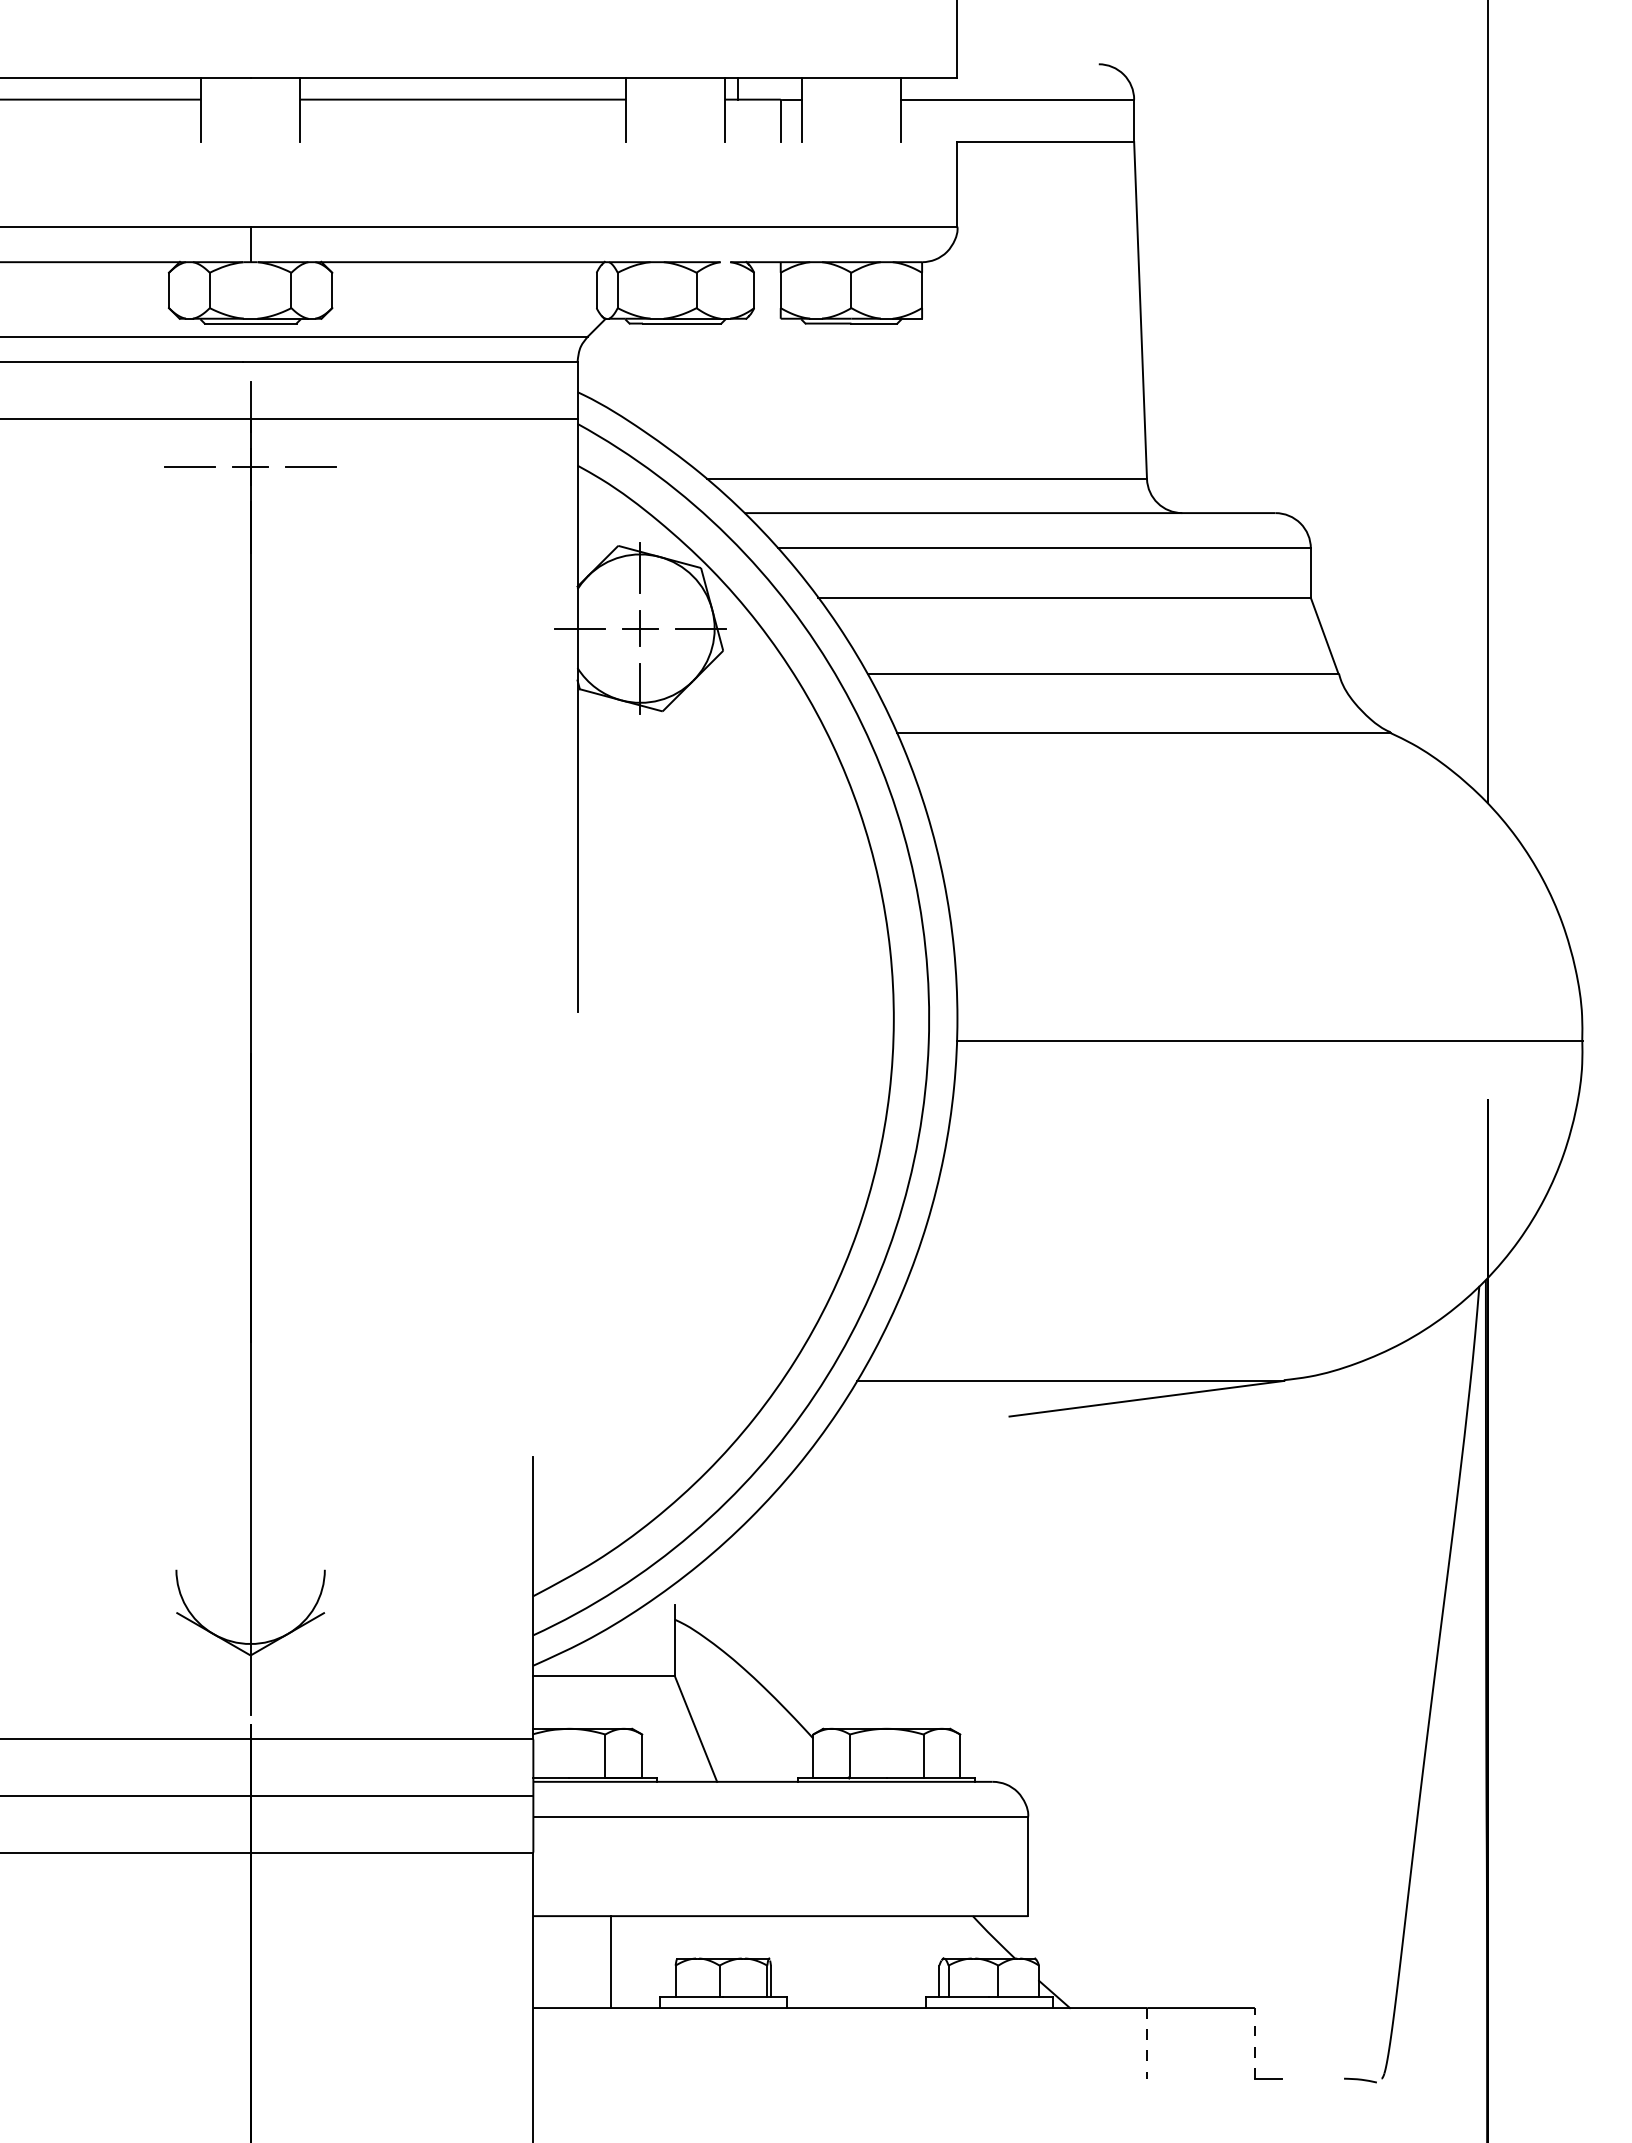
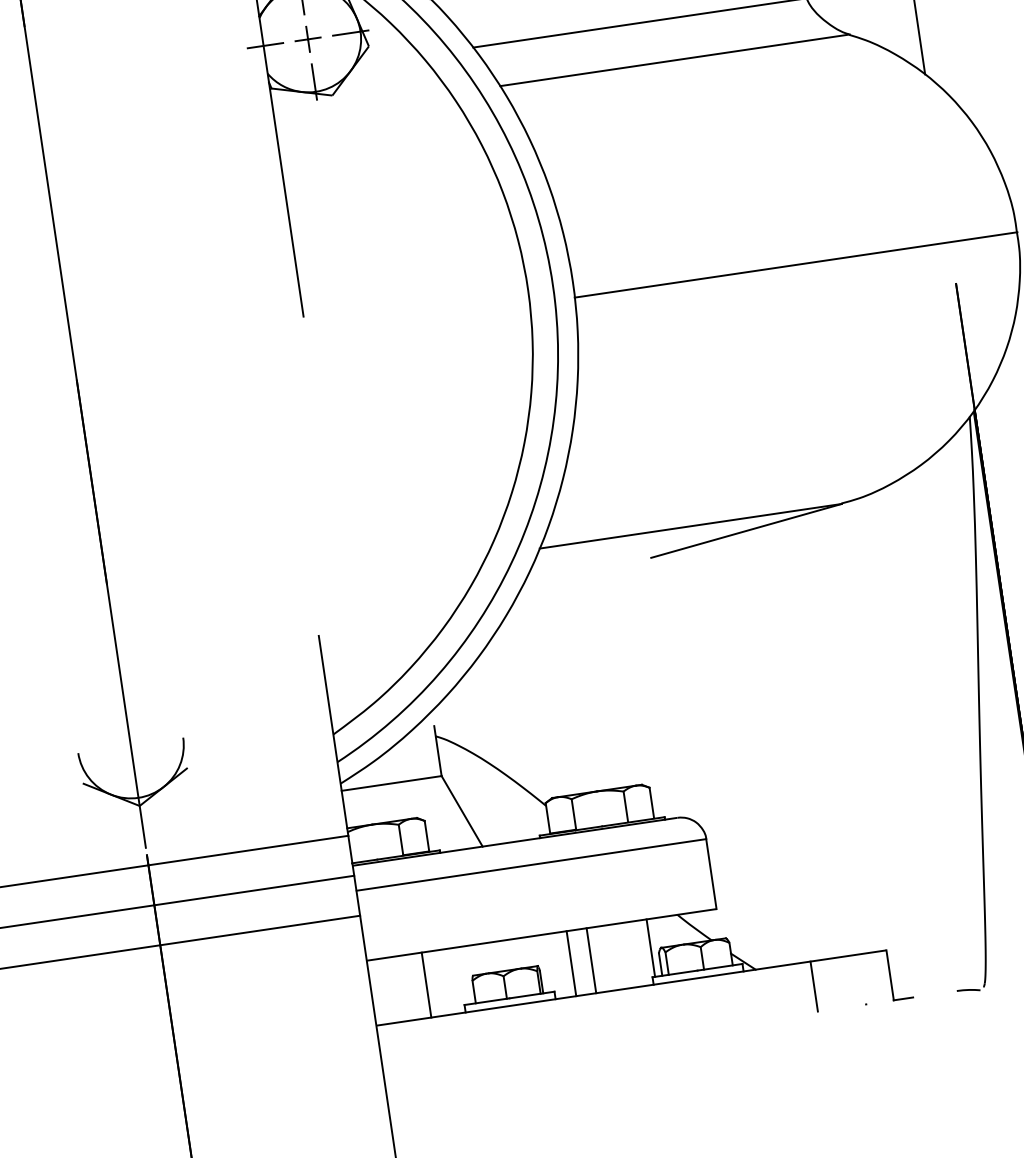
line: (929, 1956) -> (651, 947), added
line: (816, 1962) -> (571, 963), added
line: (844, 1962) -> (591, 961), added
line: (1254, 2042) -> (889, 974), dashed -> solid
line: (1147, 2043) -> (814, 986), dashed -> solid

